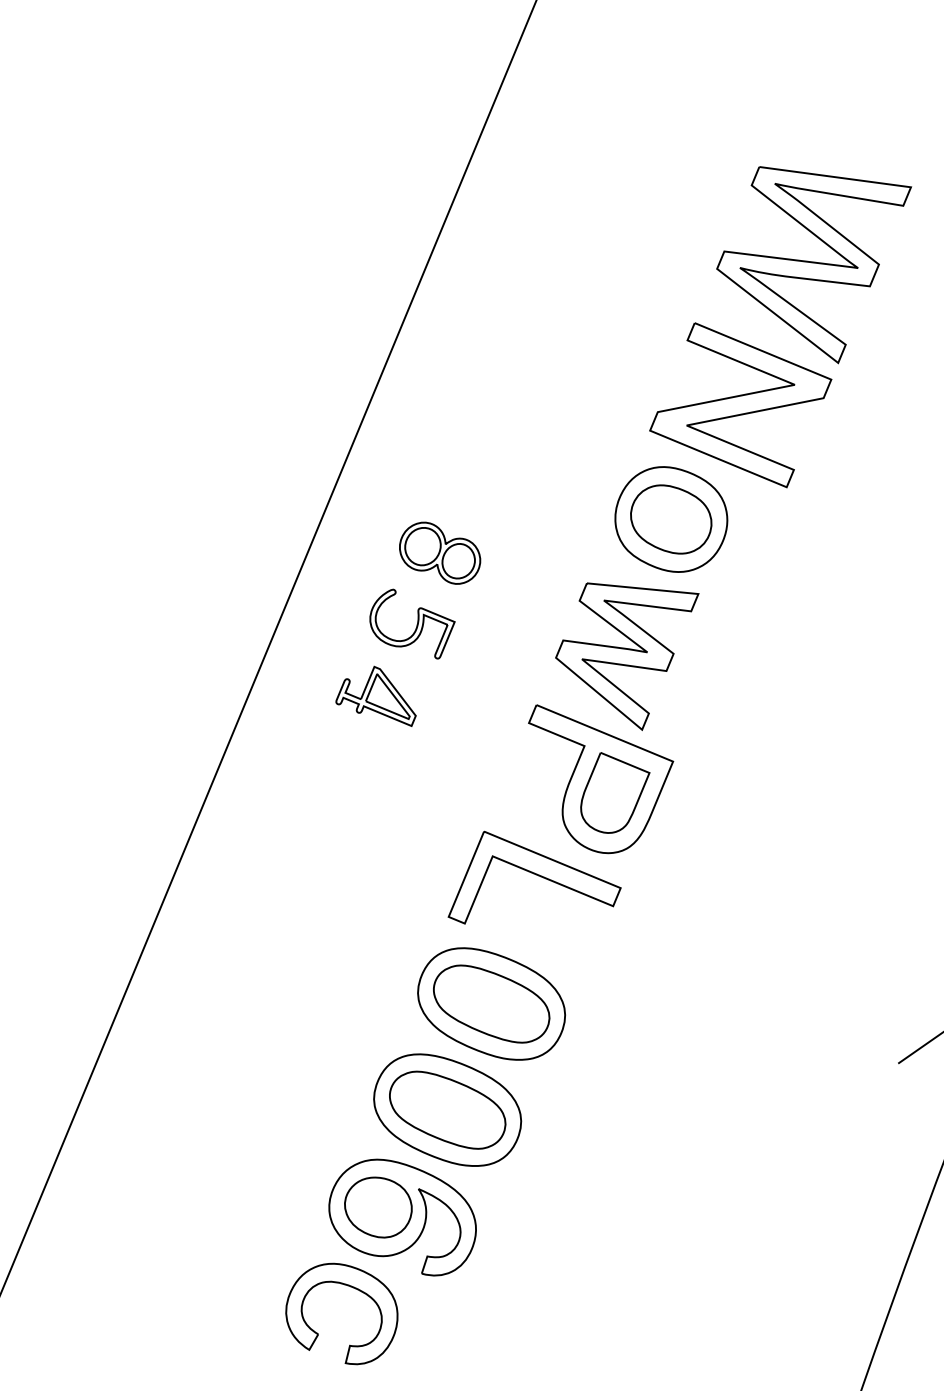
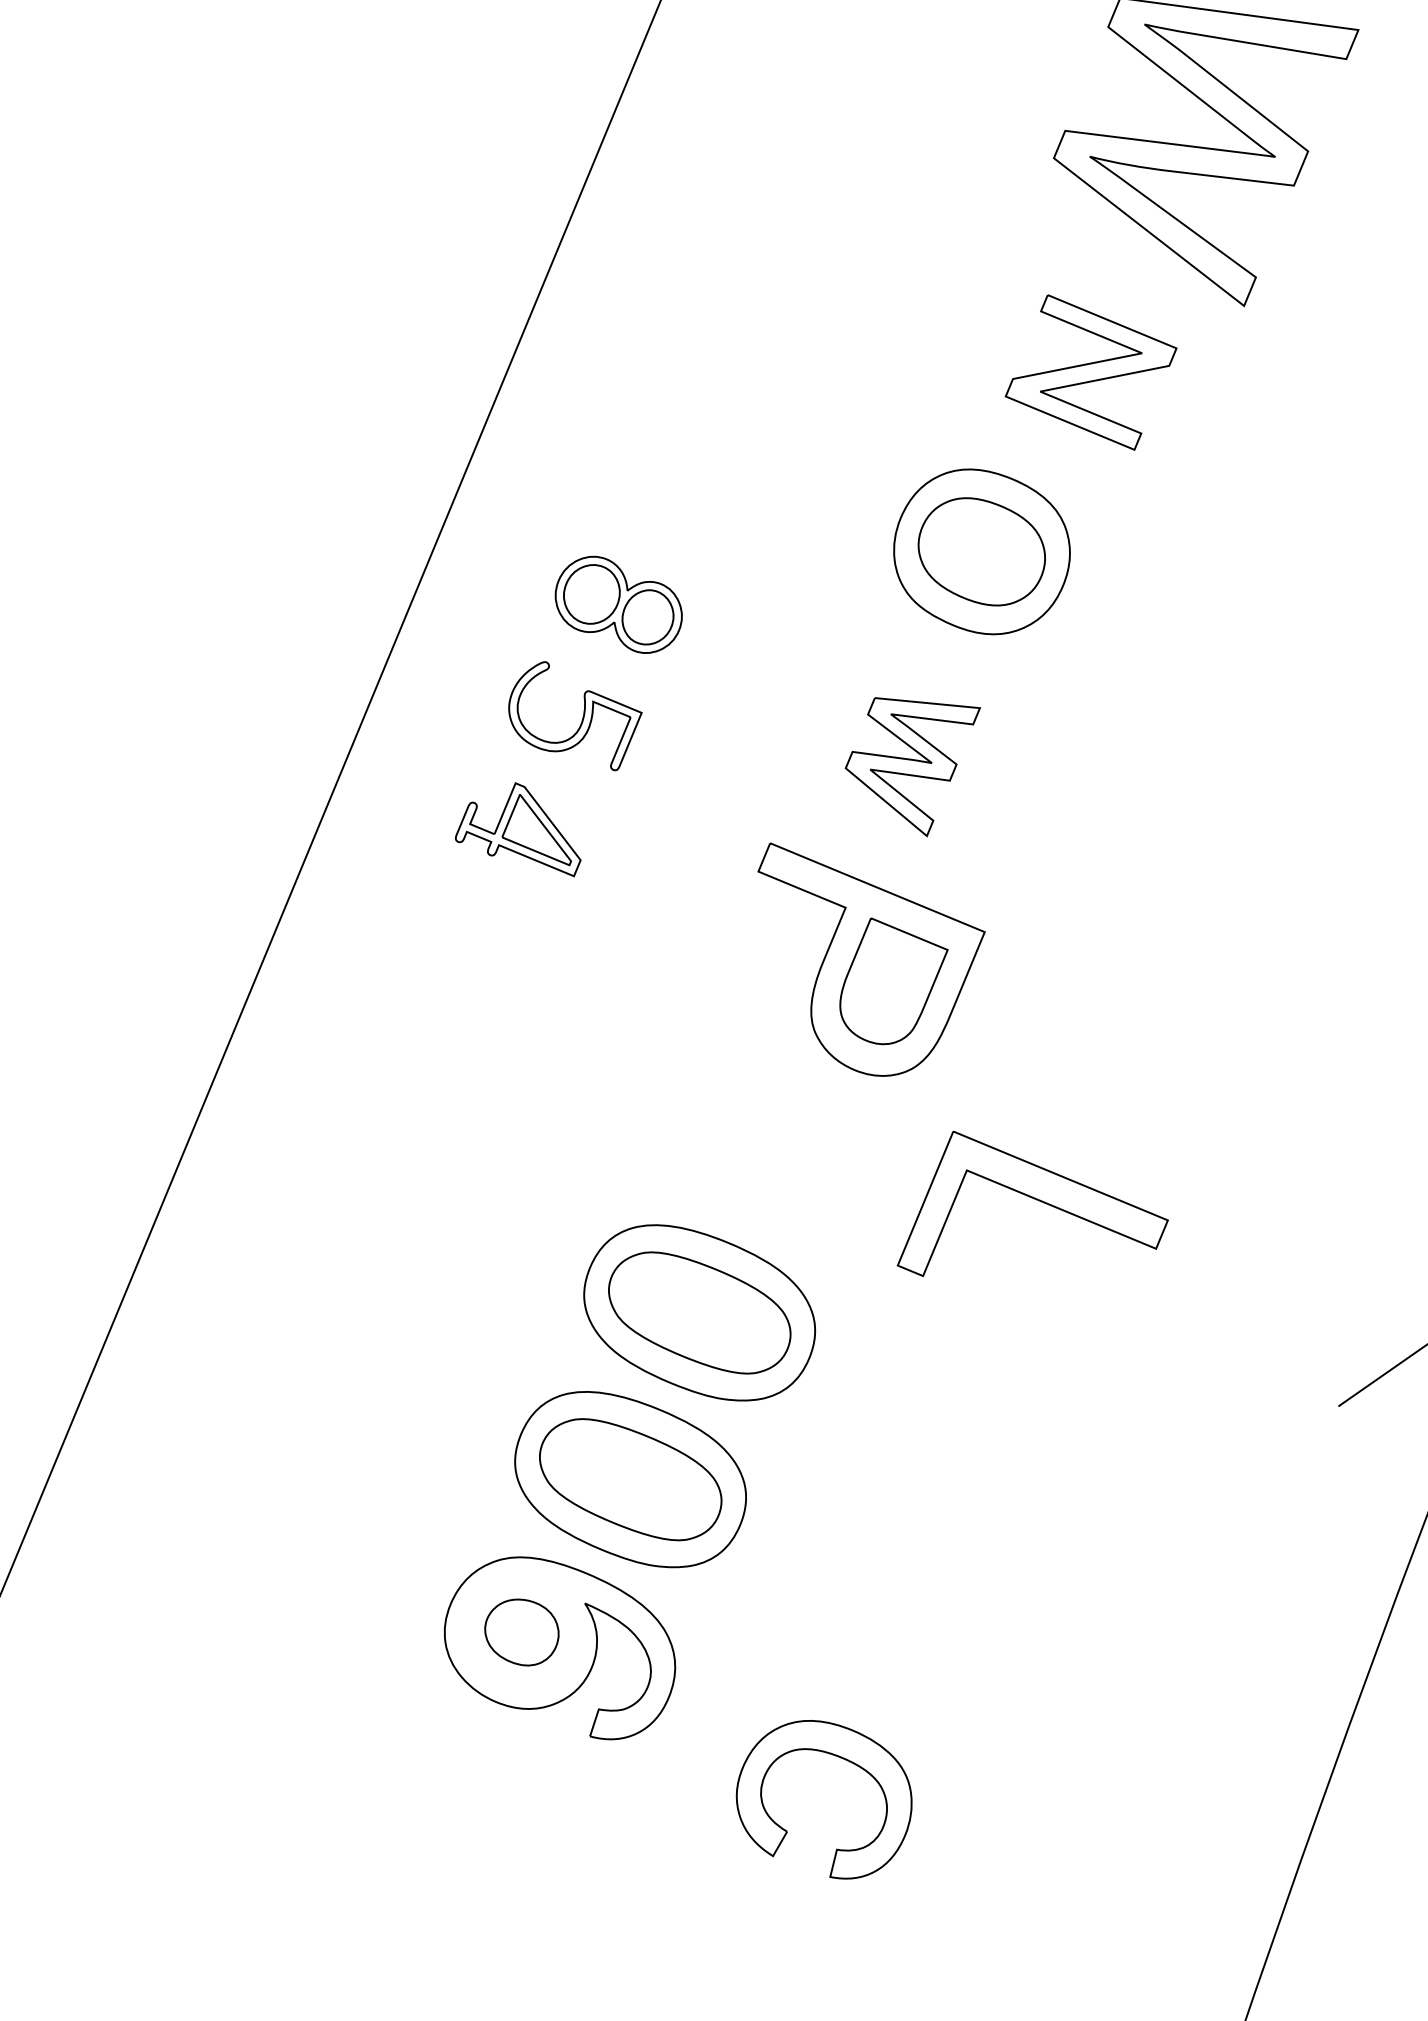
part: (740, 405) -> (1090, 372), size x0.6
part: (627, 656) -> (913, 767), size x0.6
part: (534, 877) -> (1032, 1203), moved
part: (378, 1207) -> (522, 1632), size x0.7
part: (350, 1287) -> (837, 1758), moved

